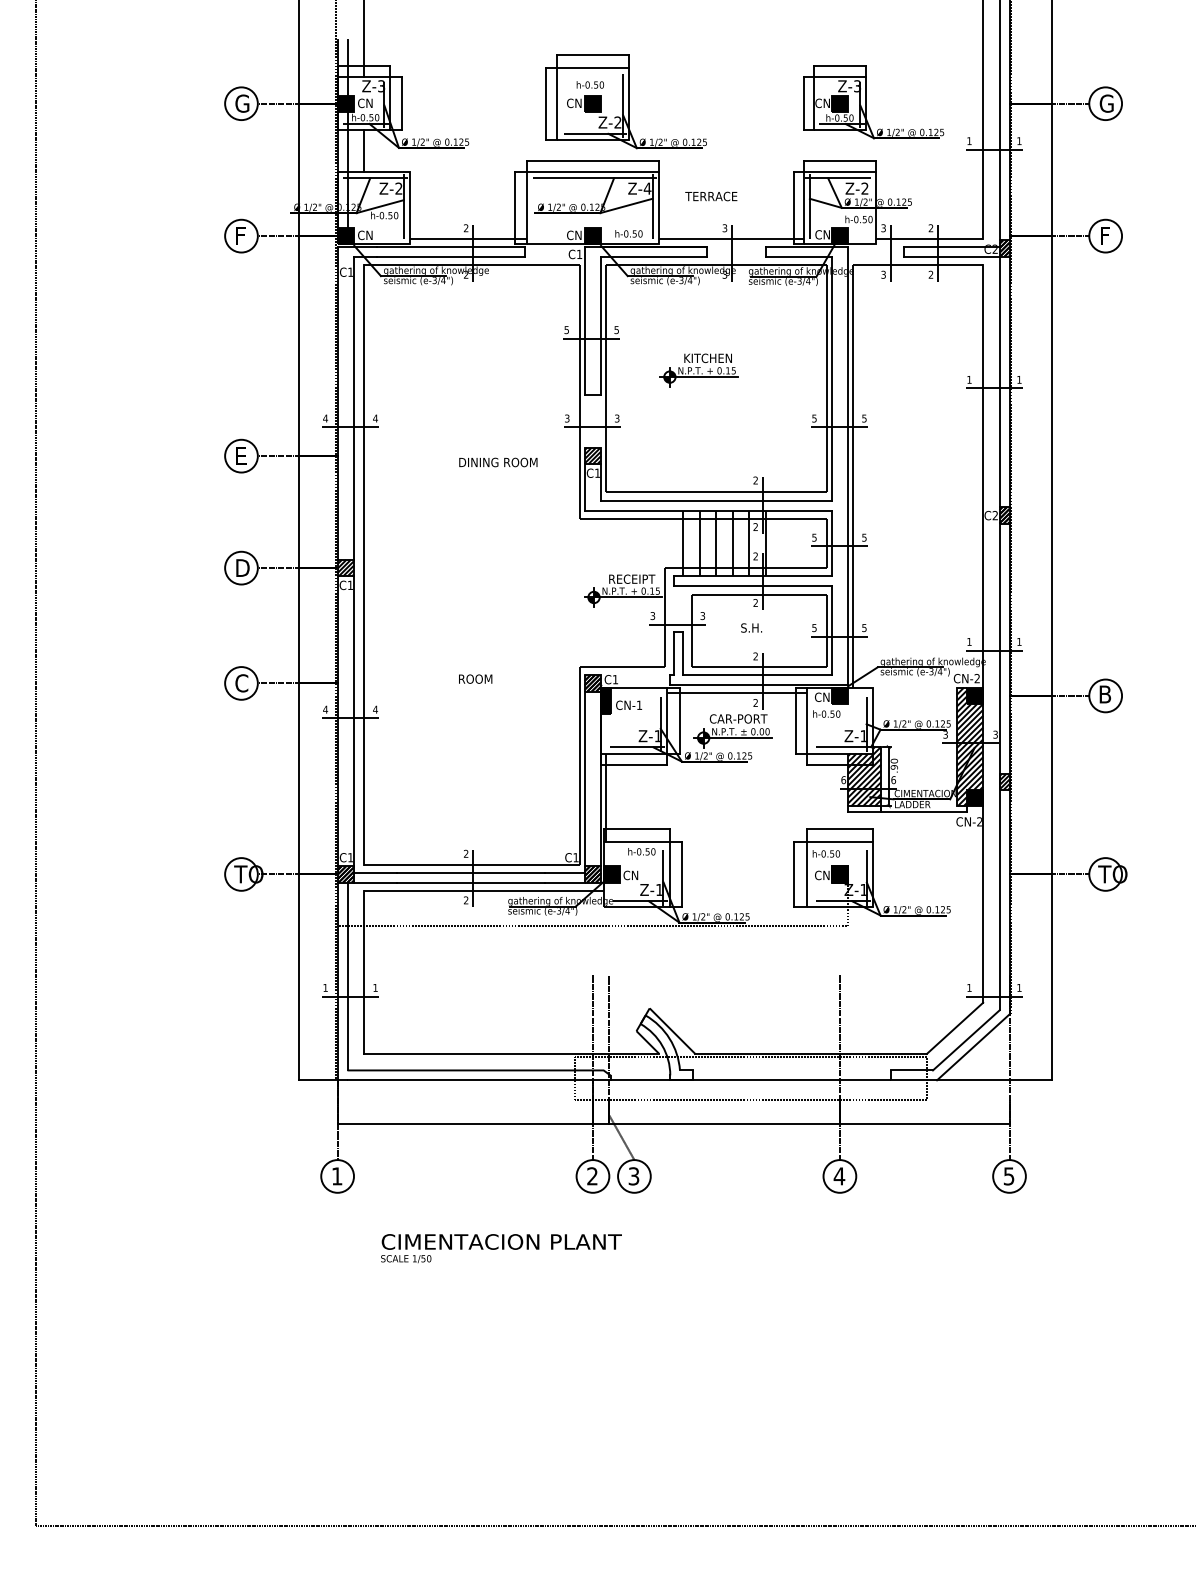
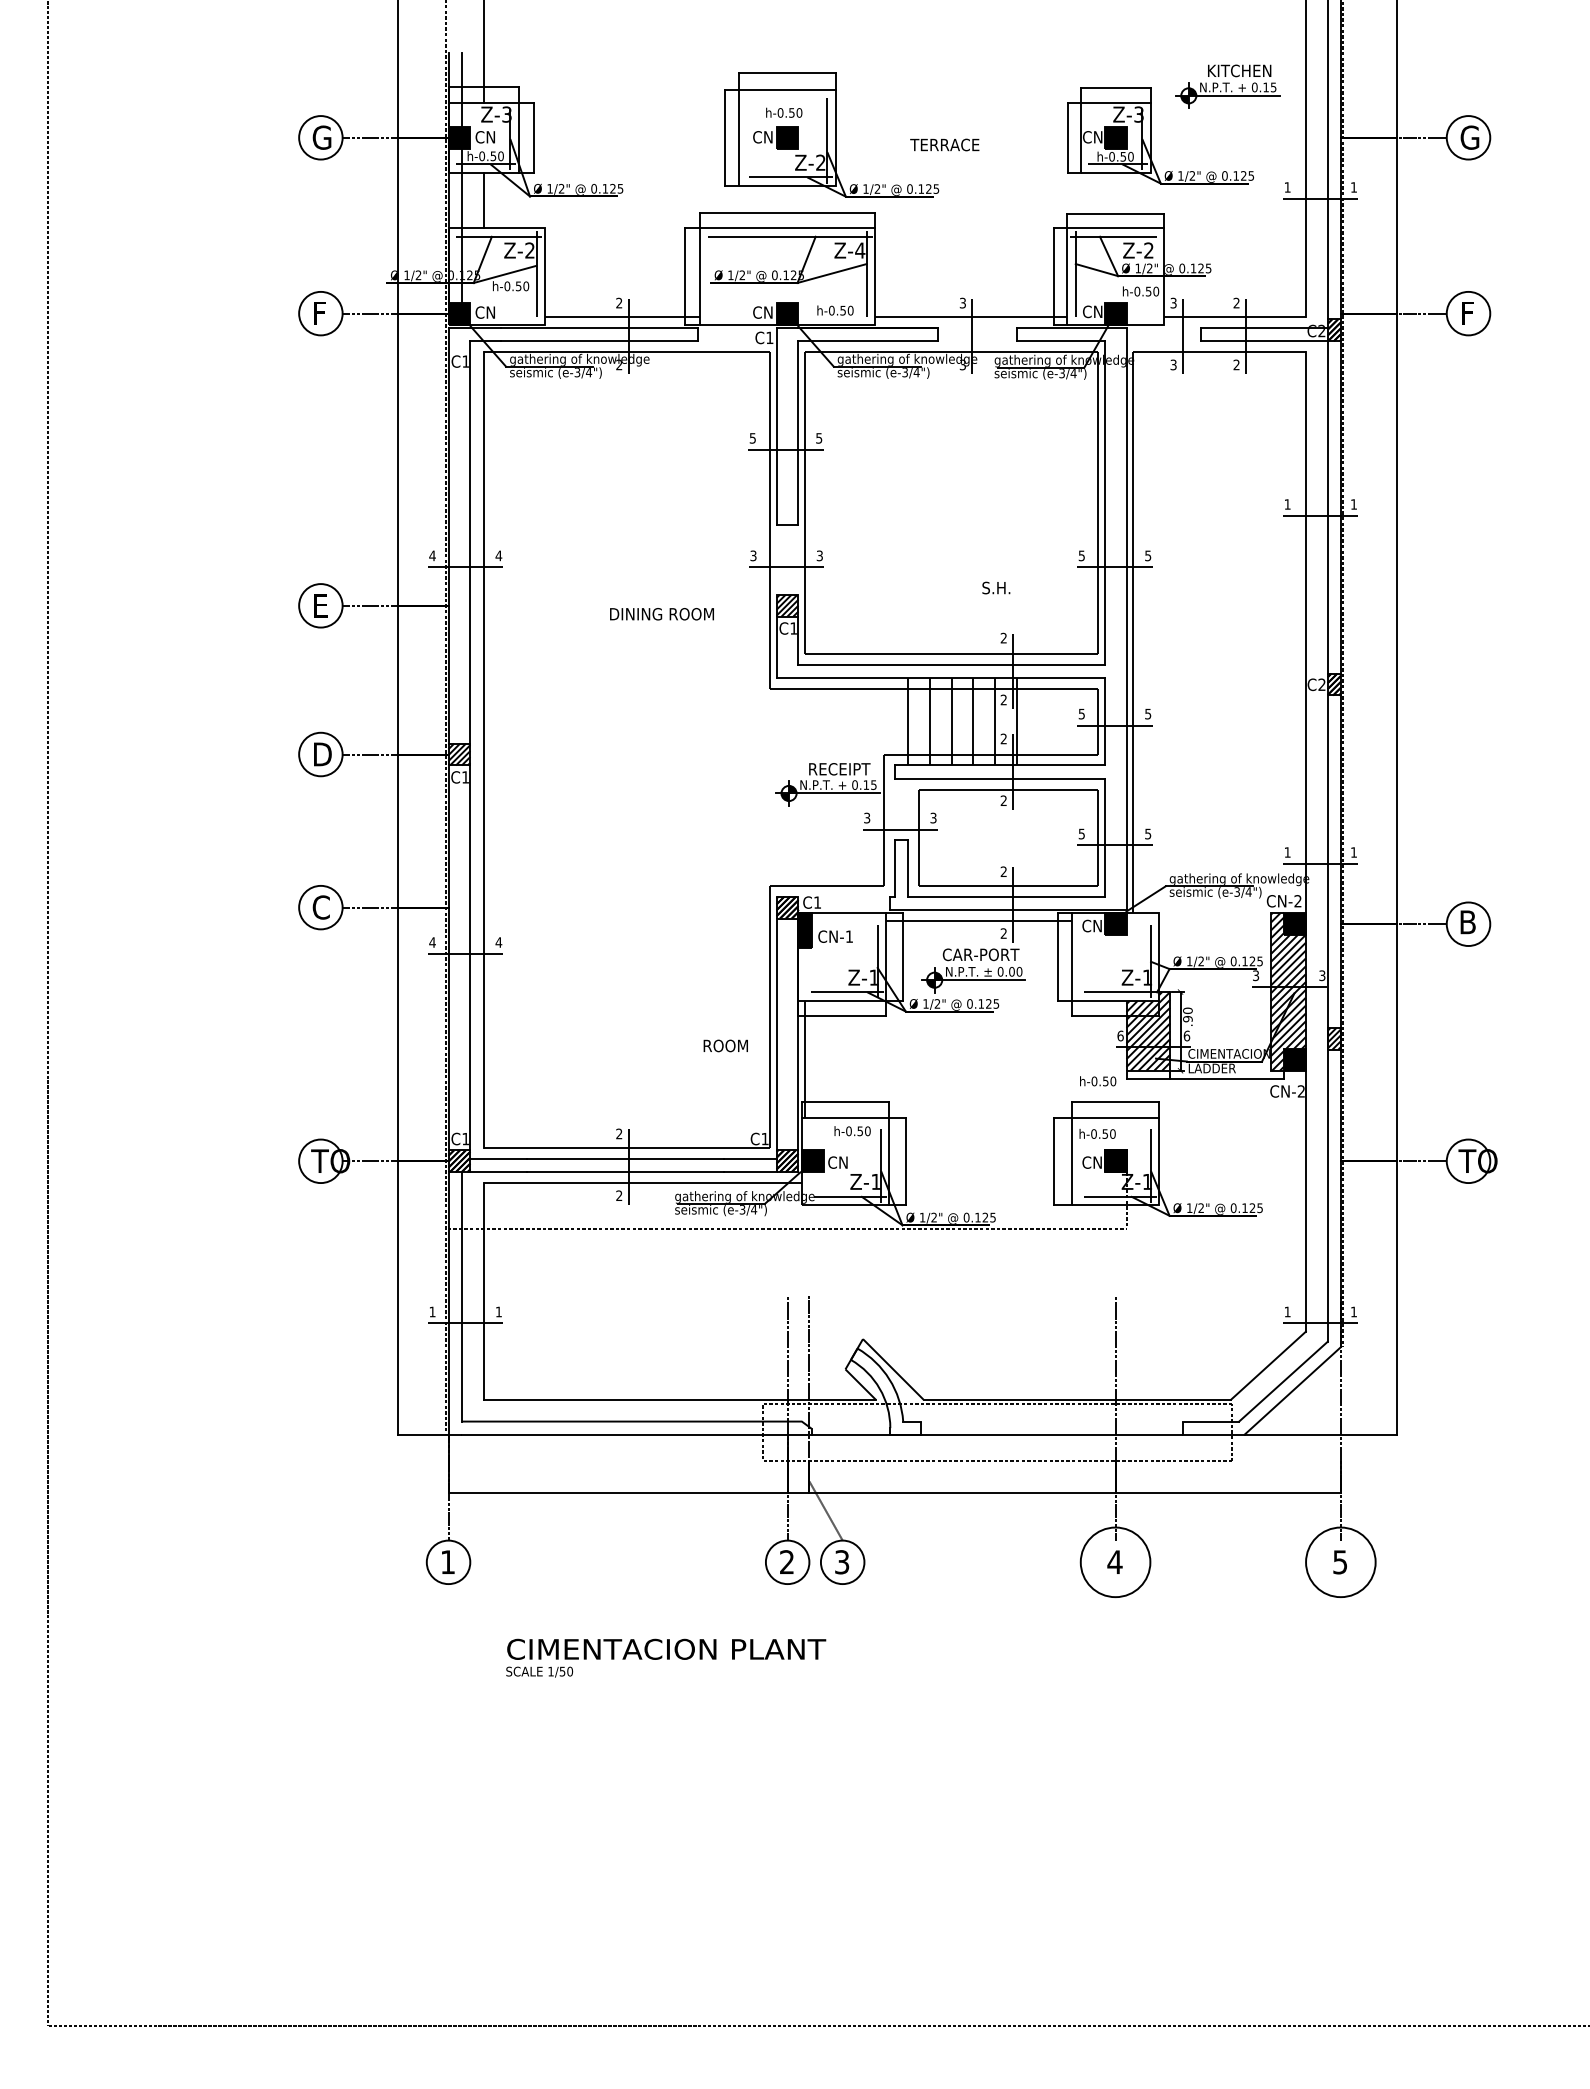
text: (711, 196) -> (944, 144), moved
part: (699, 370) -> (1227, 86), moved
text: (751, 627) -> (996, 587), moved
text: (475, 678) -> (725, 1045), moved
text: (827, 714) -> (1098, 1081), moved
circle: (839, 1176) -> (1115, 1562), size x1.6
circle: (1009, 1176) -> (1340, 1562), size x1.6

